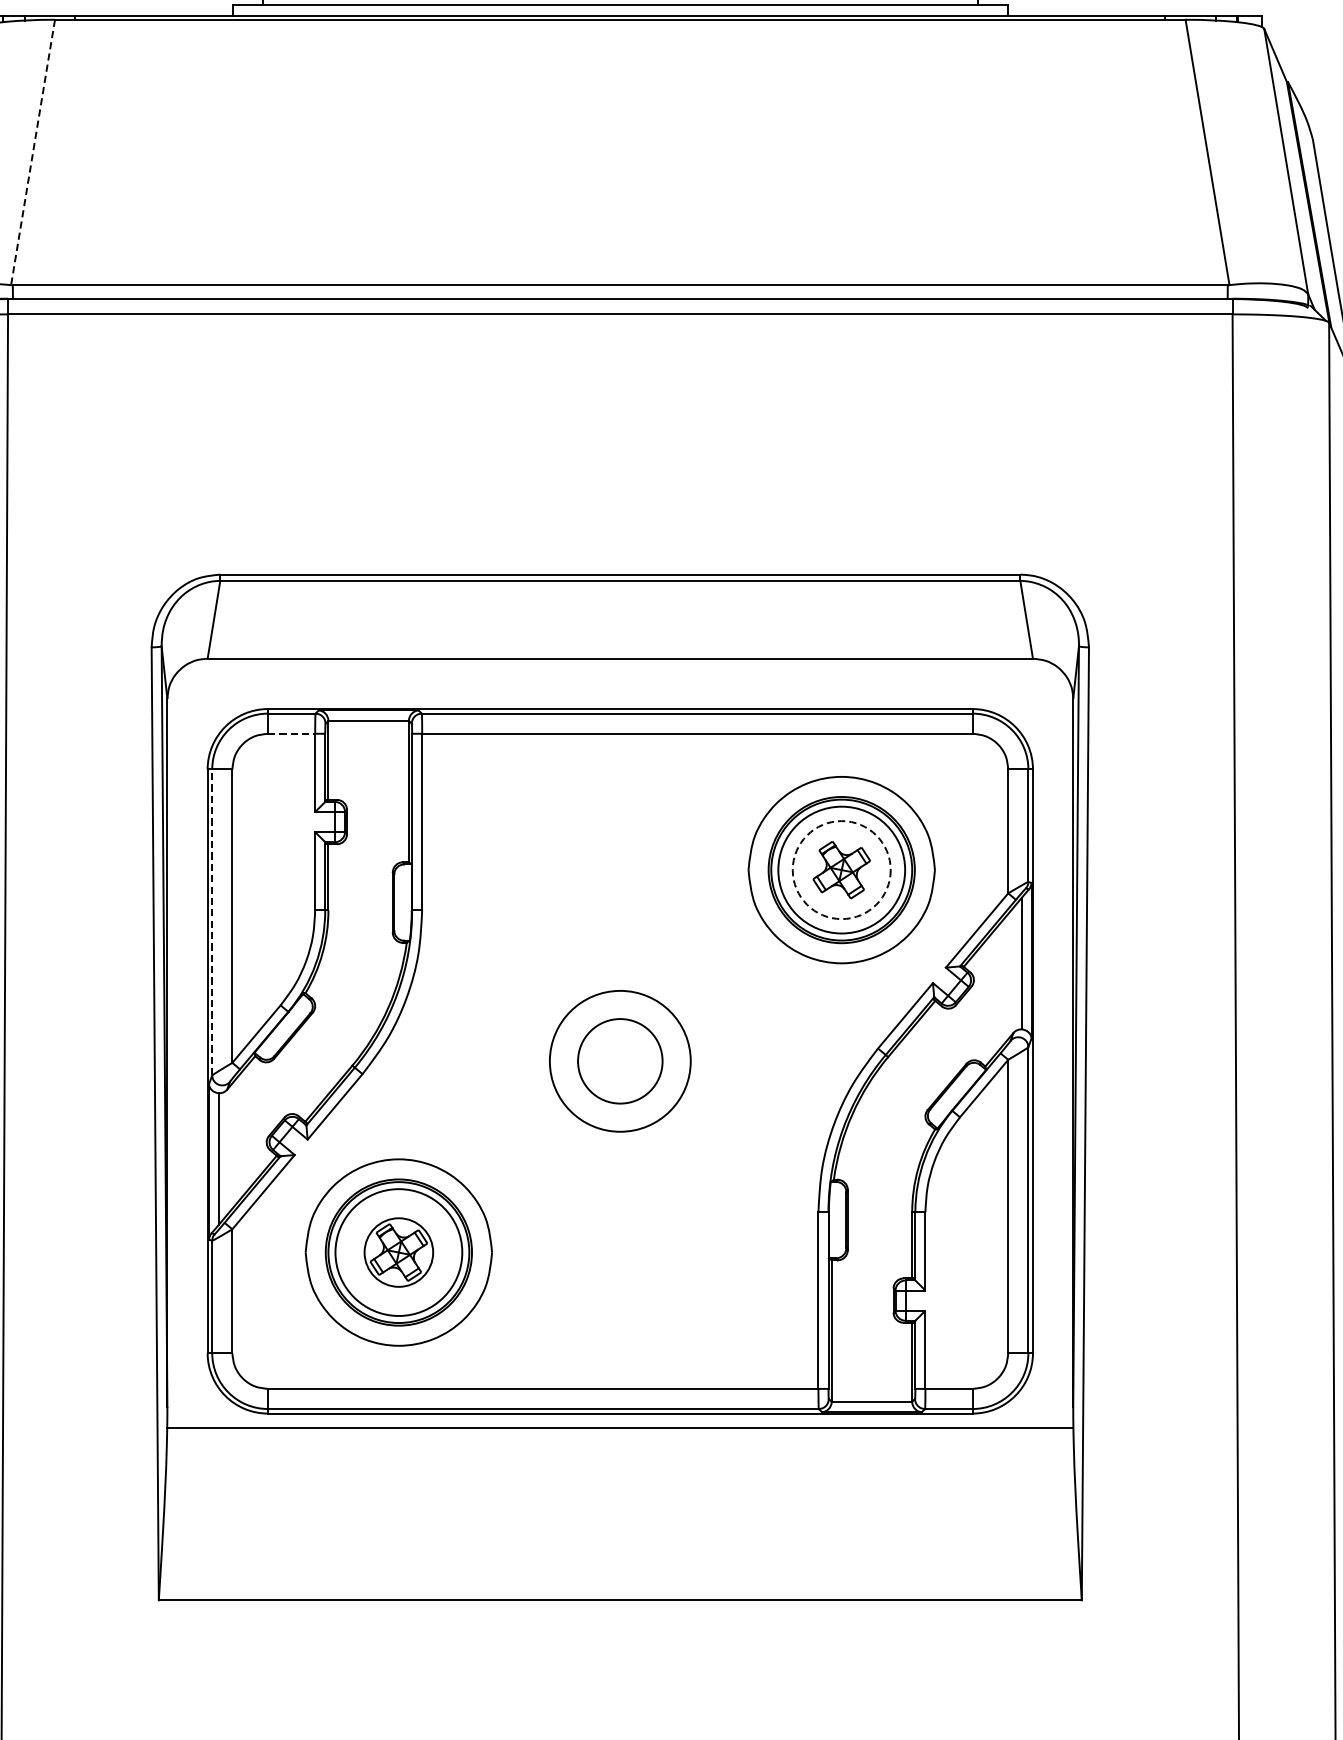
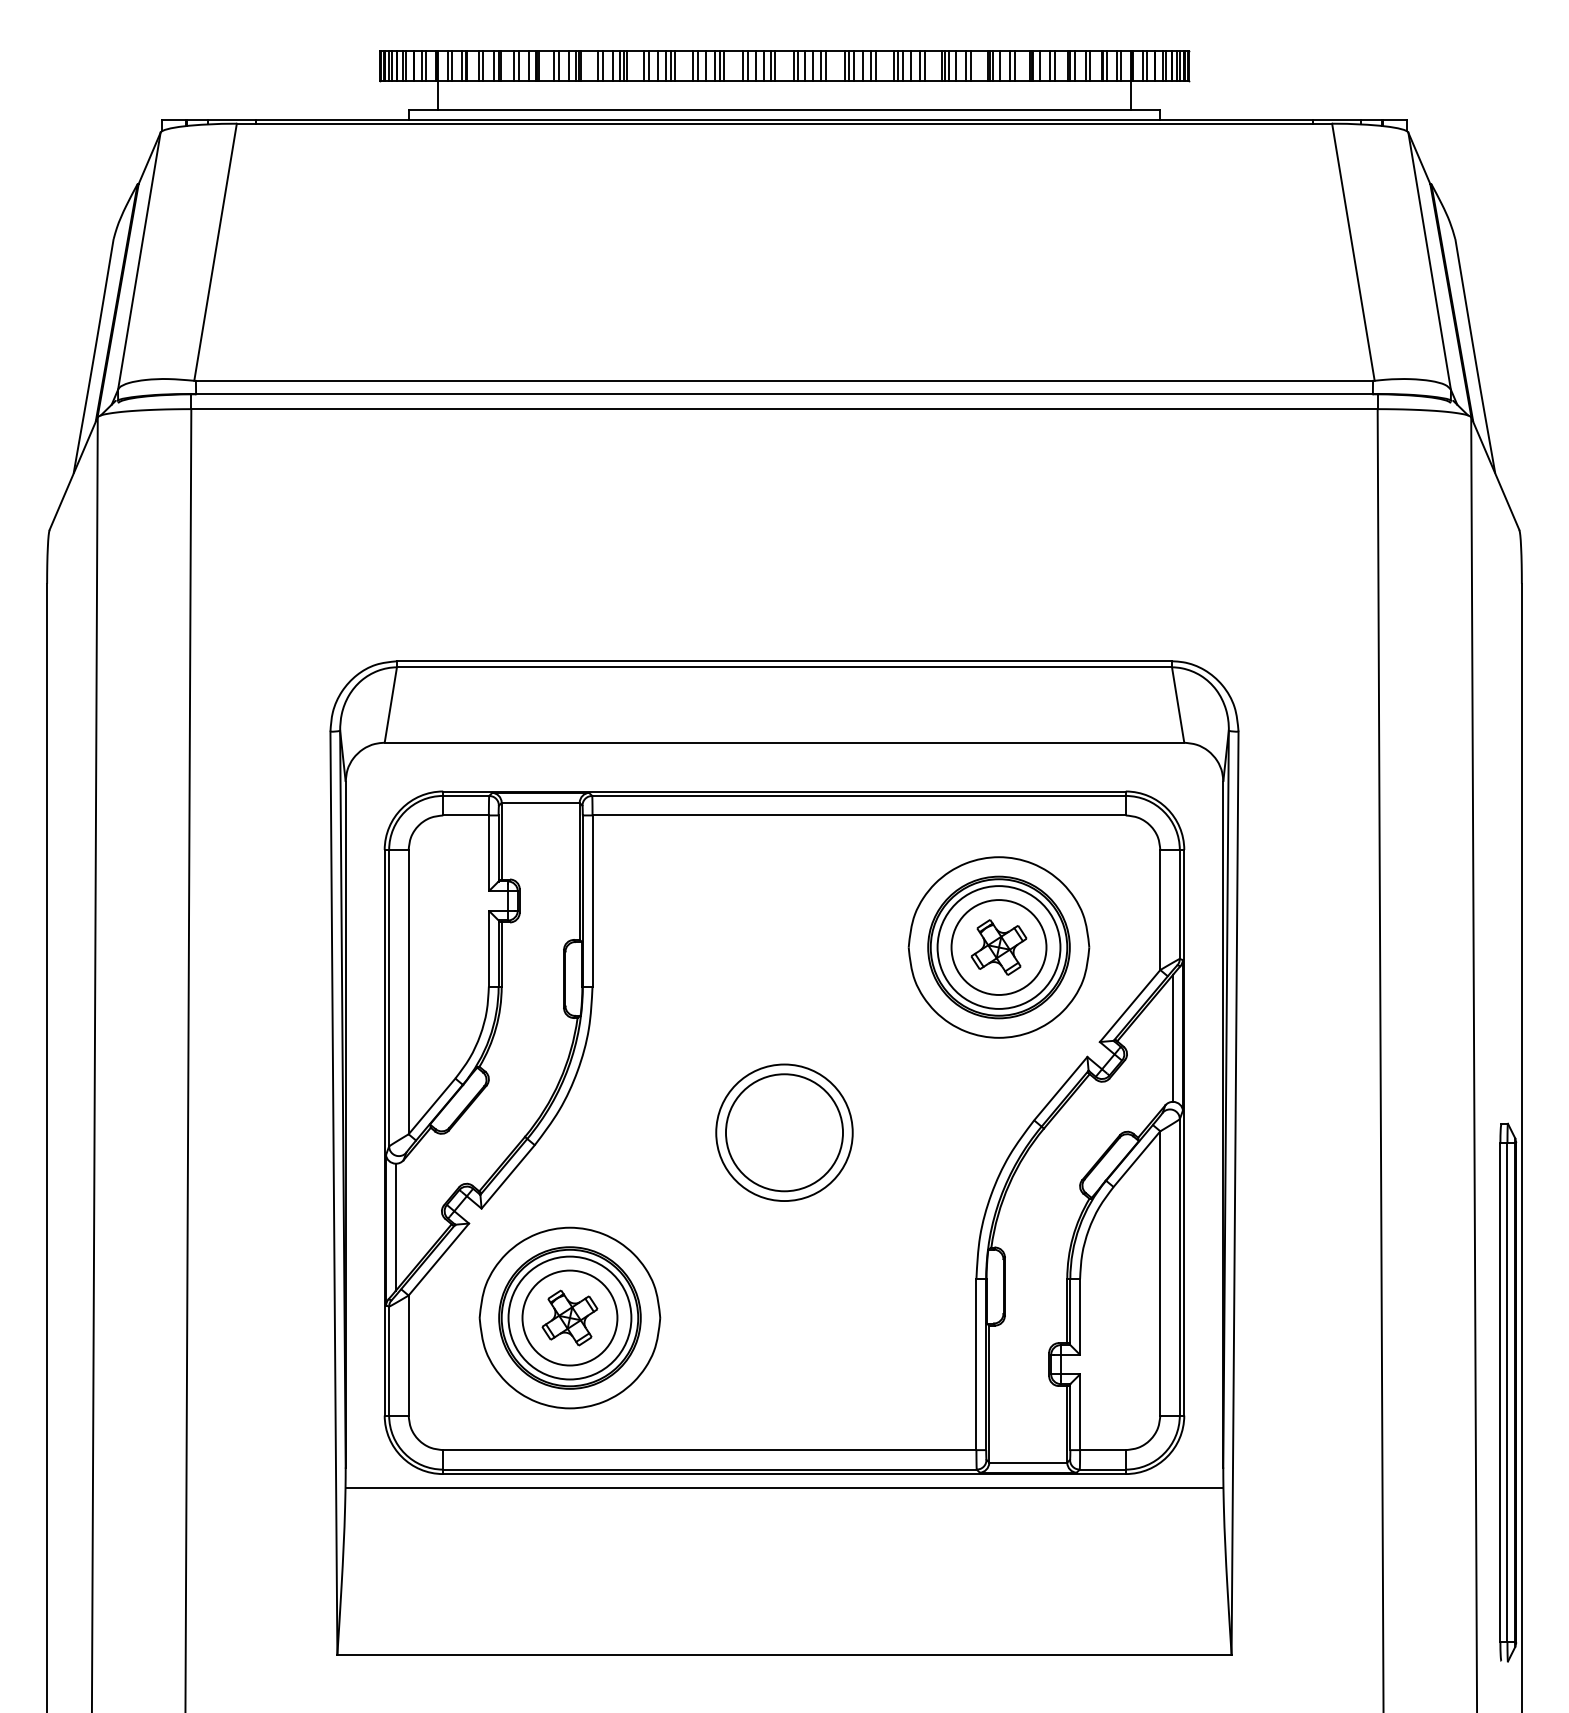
line: (33, 152) -> (215, 252), dashed -> solid
line: (292, 733) -> (466, 815), dashed -> solid
circle: (841, 870) -> (998, 947), dashed -> solid
line: (212, 921) -> (389, 997), dashed -> solid
circle: (620, 1061) -> (784, 1132), size x1.43
circle: (398, 1251) -> (569, 1317), size x1.43

